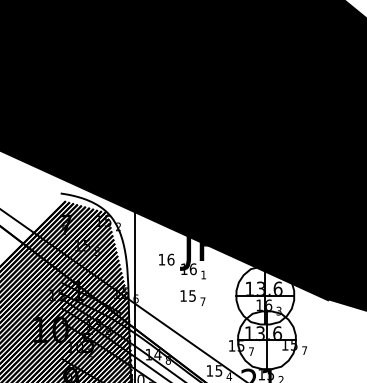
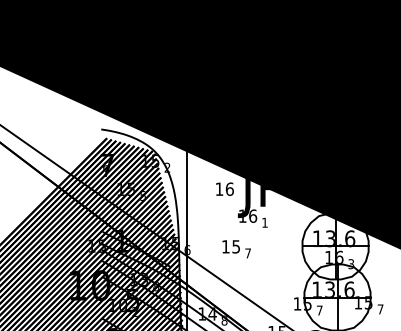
text: (166, 259) -> (224, 189), moved
text: (192, 297) -> (236, 248), moved

